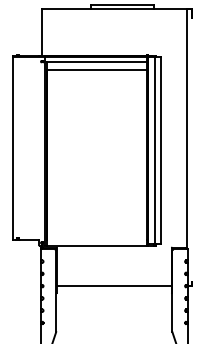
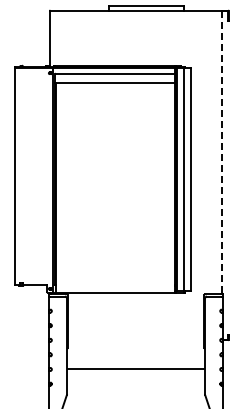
line: (186, 128) -> (221, 152), solid -> dashed
line: (113, 286) -> (135, 369), moved

